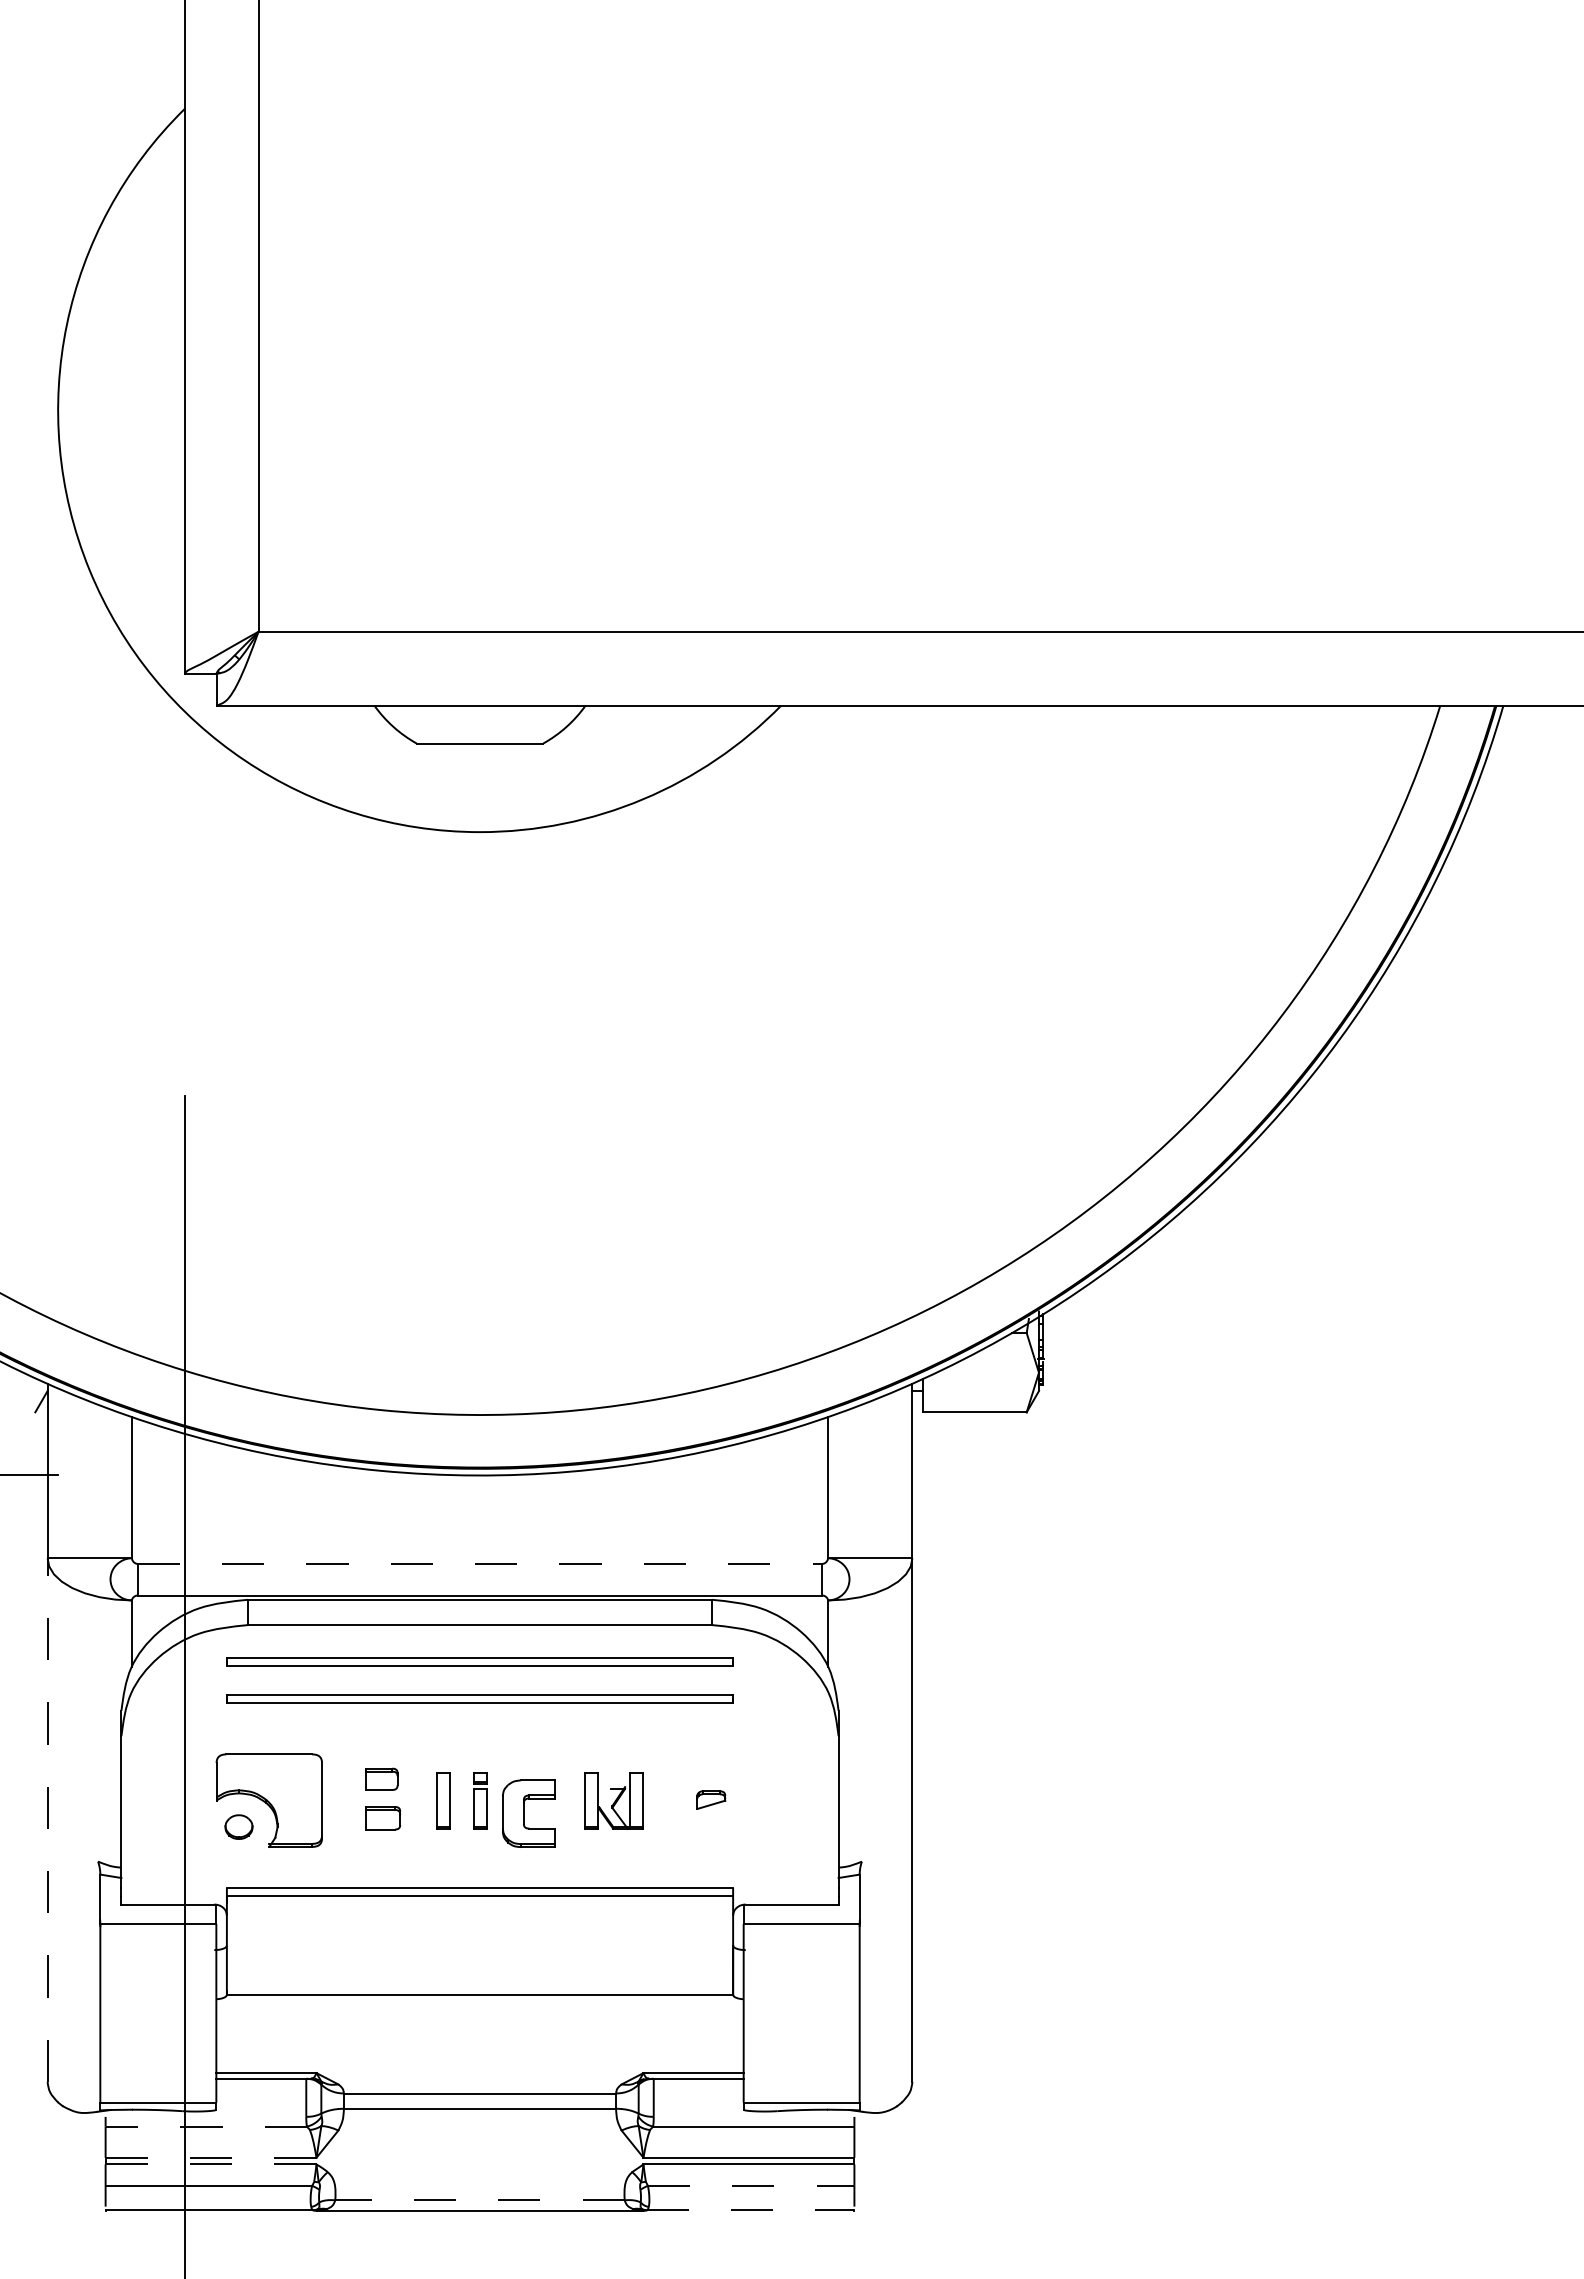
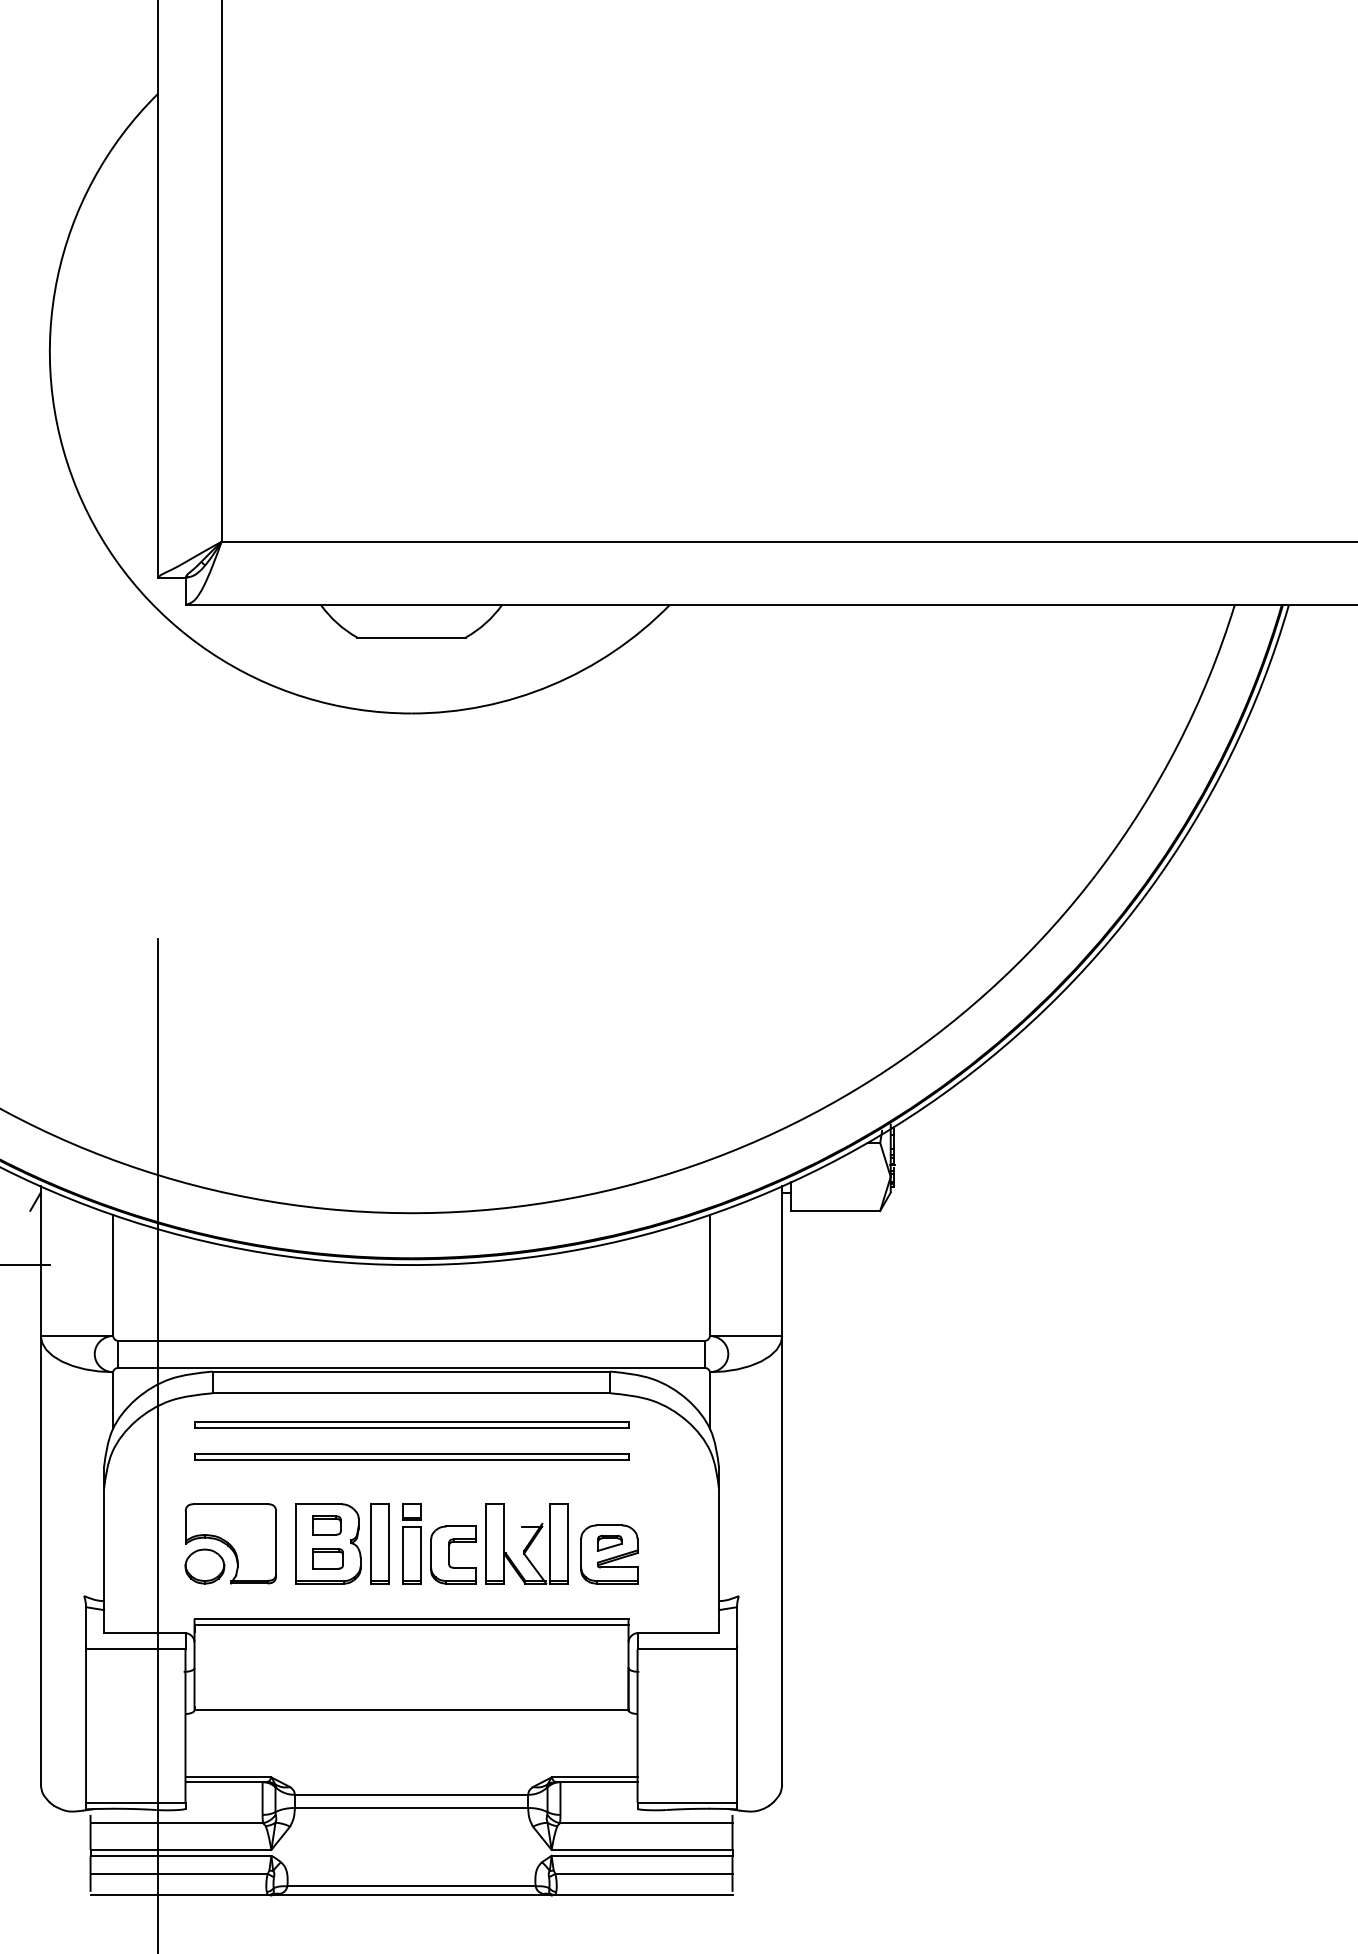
line: (480, 1563) -> (411, 1340), dashed -> solid
part: (382, 1800) -> (327, 1543), added
part: (443, 1800) -> (380, 1543), size x1.67
part: (480, 1800) -> (411, 1543), size x1.67
part: (613, 1801) -> (525, 1544), size x1.67
part: (710, 1812) -> (609, 1553), added
line: (47, 1820) -> (40, 1560), dashed -> solid
part: (238, 1826) -> (204, 1565), size x1.67
line: (206, 2126) -> (177, 1823), dashed -> solid
line: (211, 2157) -> (181, 1849), dashed -> solid
line: (210, 2164) -> (180, 1855), dashed -> solid
line: (751, 2185) -> (644, 1873), dashed -> solid
line: (480, 2200) -> (411, 1886), dashed -> solid
line: (750, 2210) -> (643, 1895), dashed -> solid

